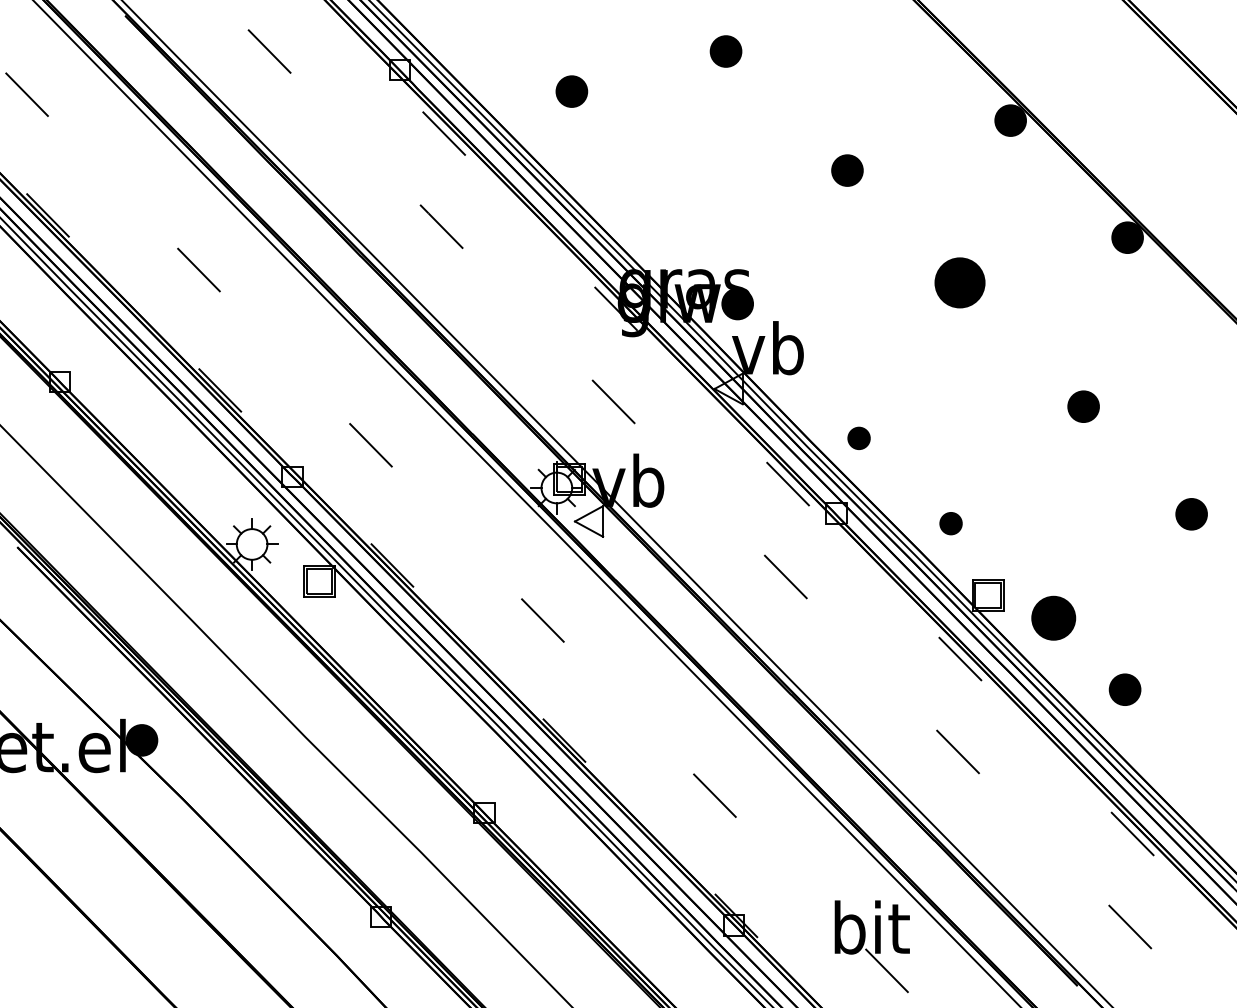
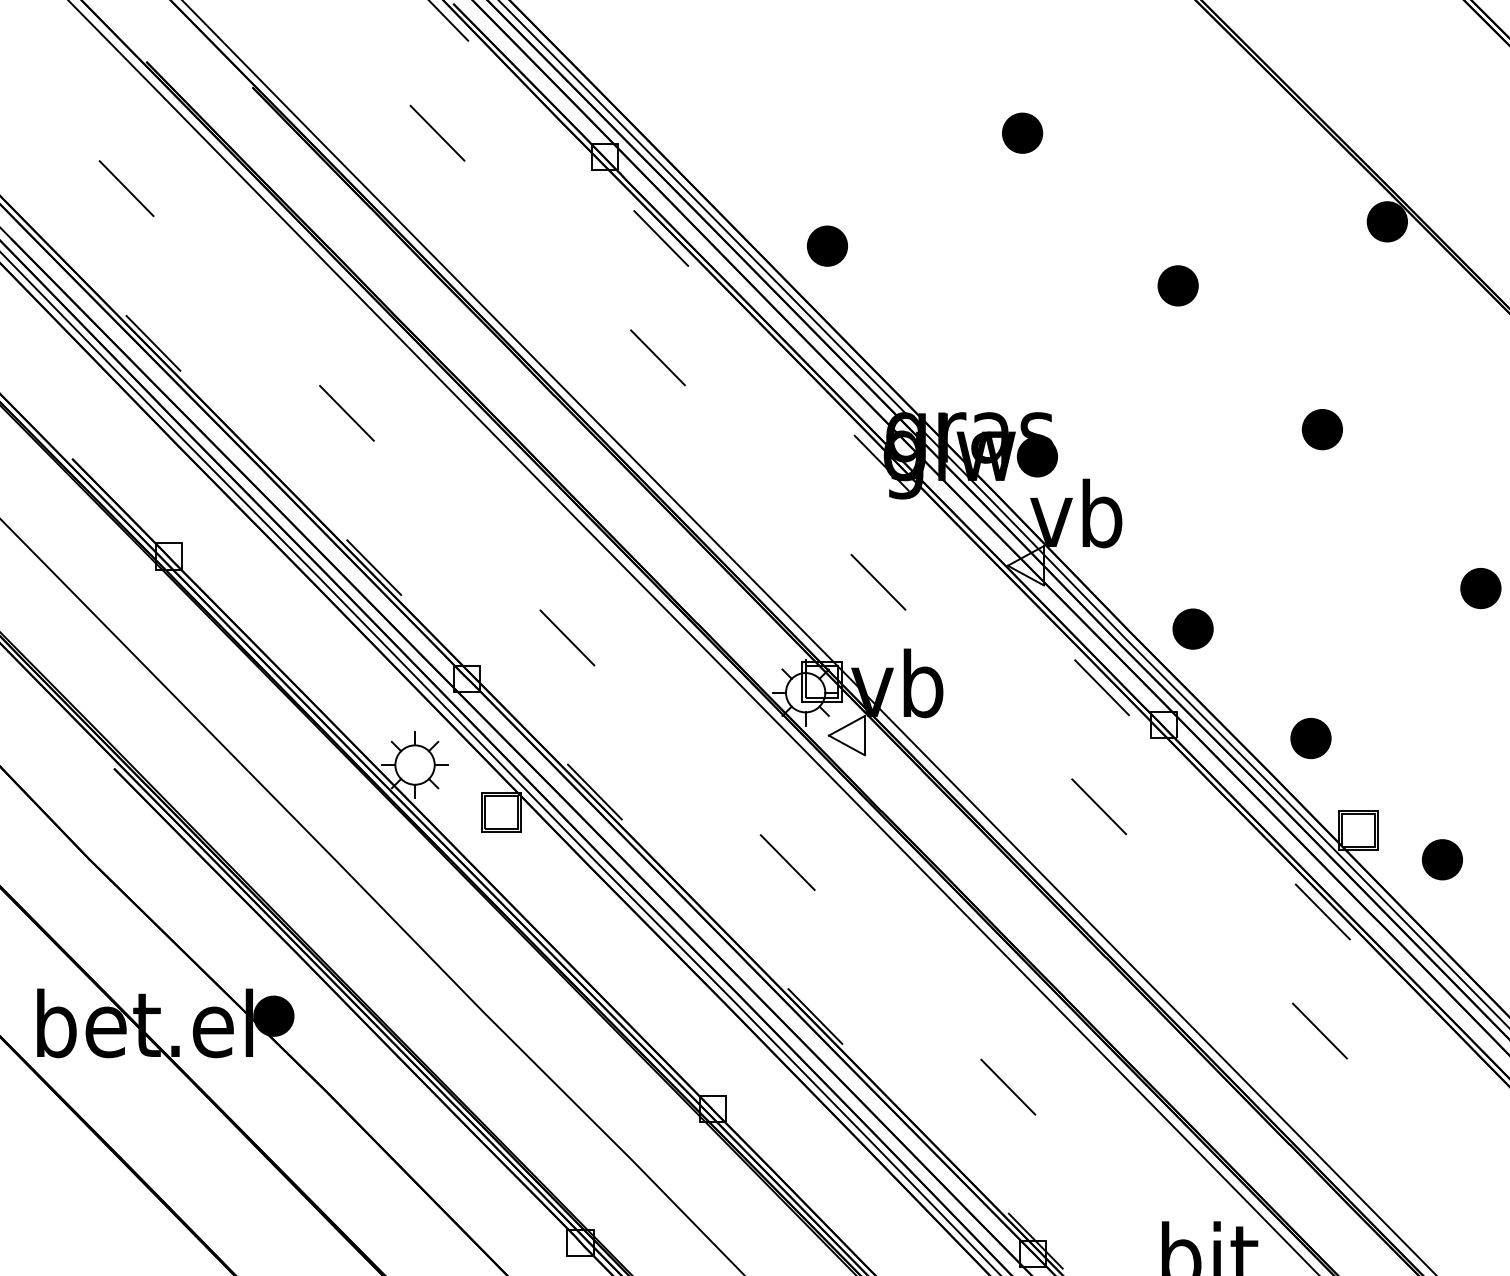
part: (571, 91) -> (826, 245), moved
part: (959, 282) -> (1321, 429), size x0.62
part: (858, 438) -> (1192, 629), size x1.43
part: (950, 523) -> (1310, 738), size x1.43
part: (1053, 618) -> (1442, 859), size x0.71

